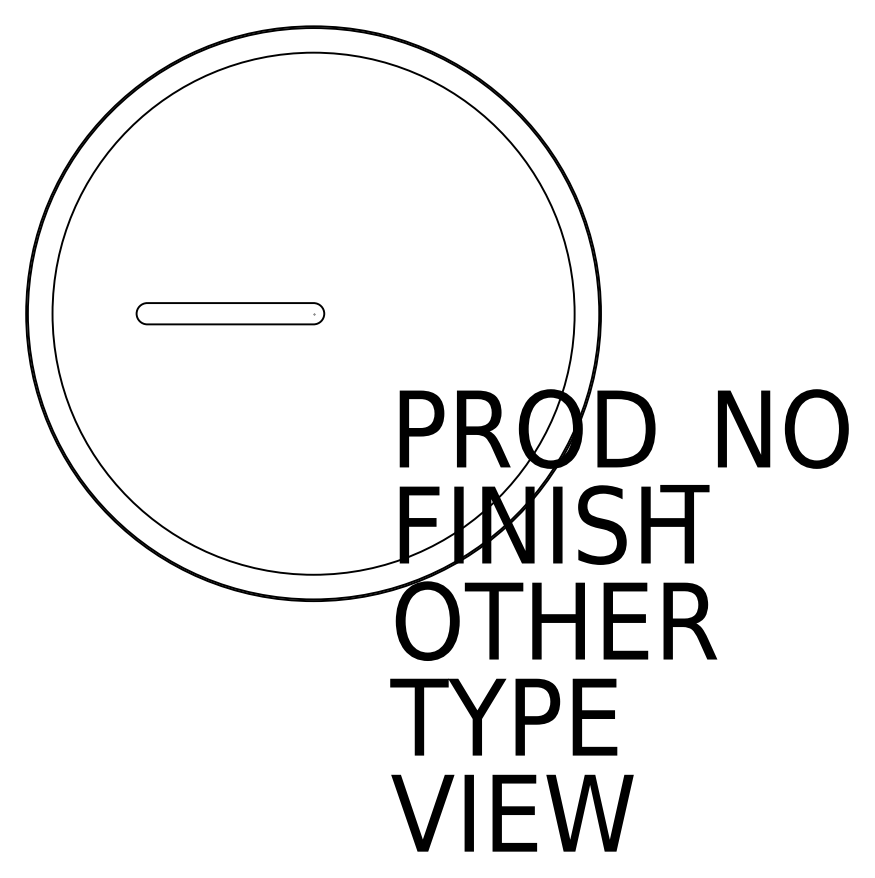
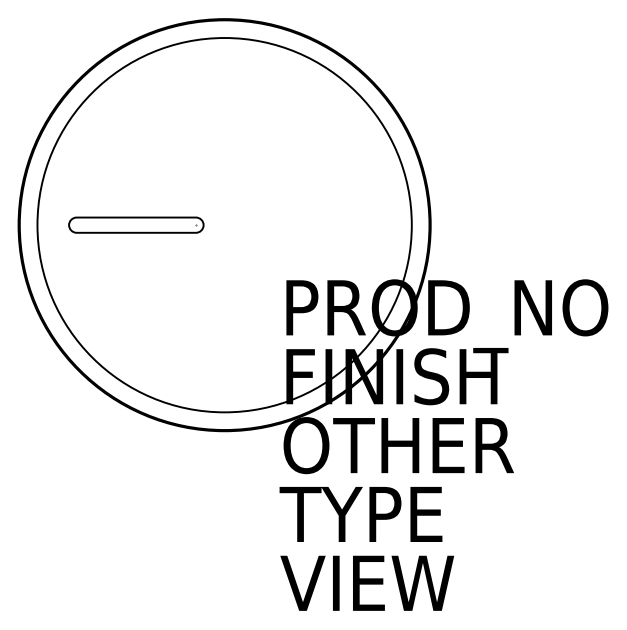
part: (230, 313) -> (136, 225), moved

